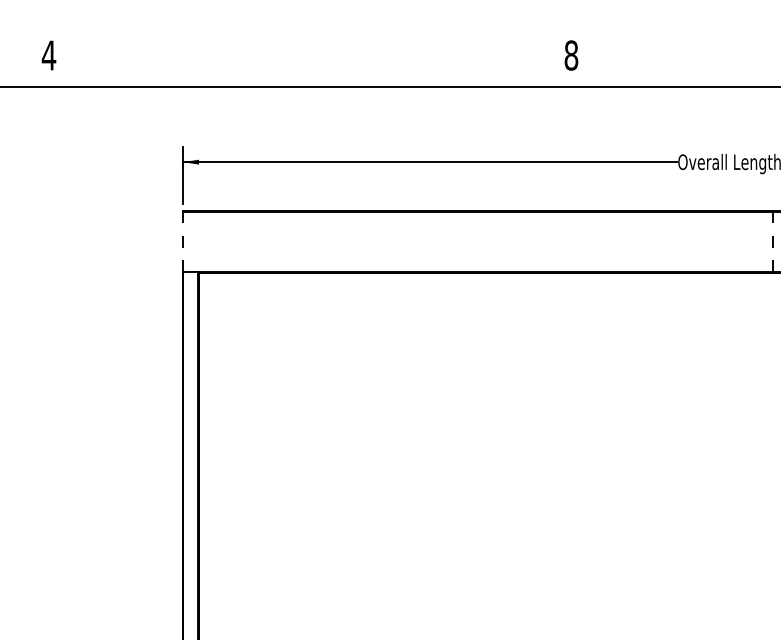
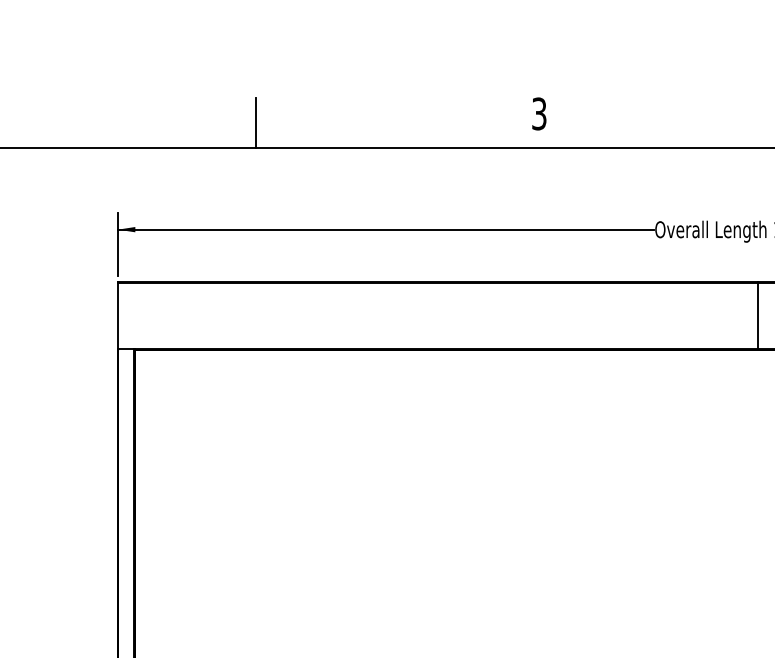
text: (571, 55) -> (539, 113), 8 -> 3
line: (310, 63) -> (256, 122), added
line: (182, 241) -> (117, 315), dashed -> solid
line: (772, 241) -> (757, 315), dashed -> solid

